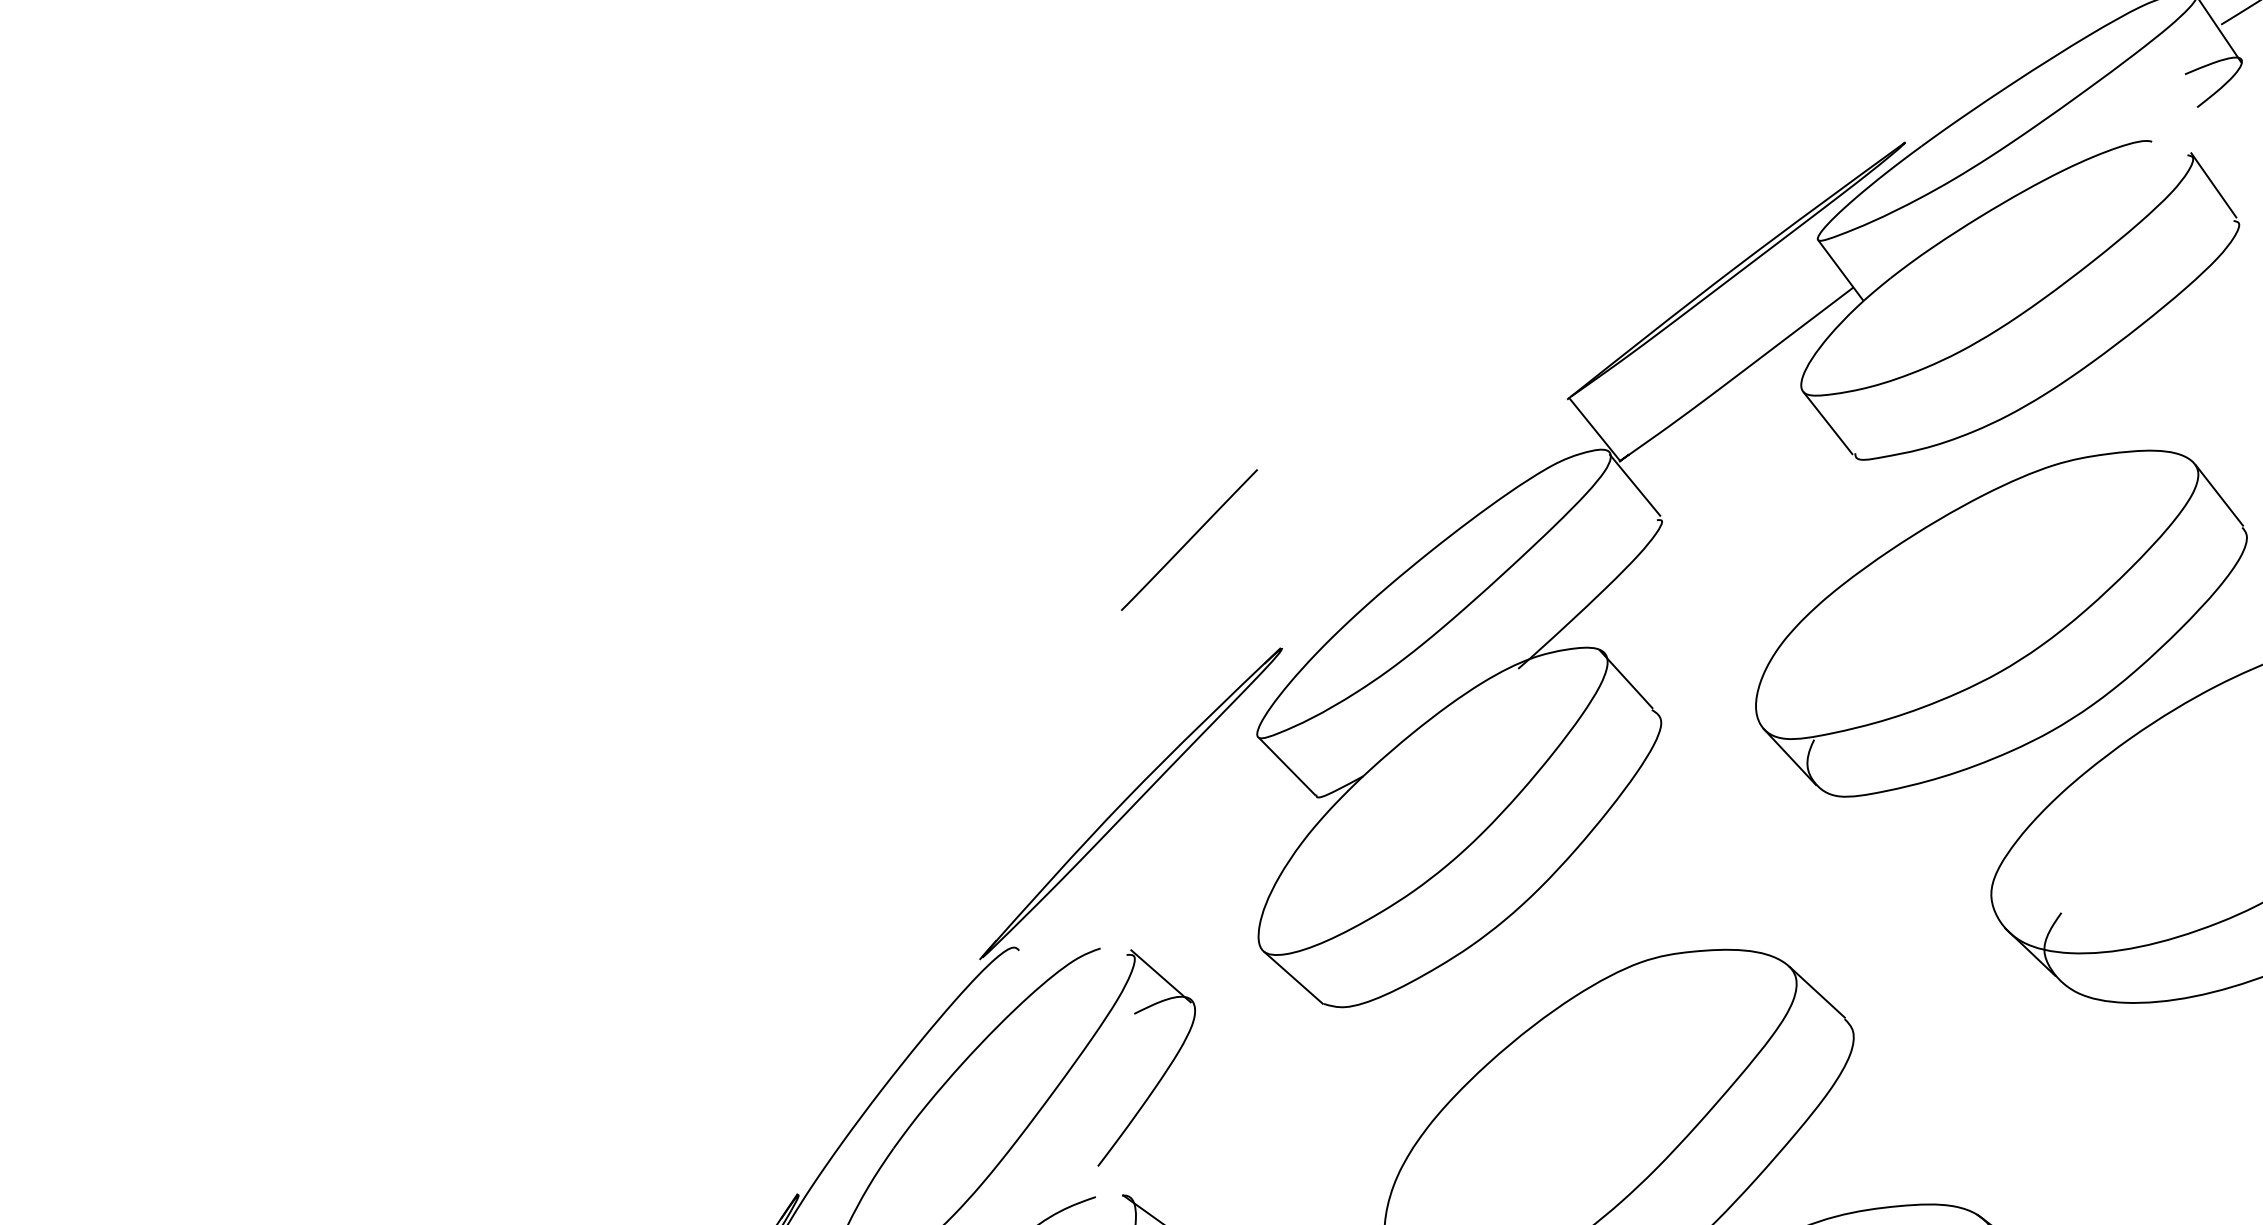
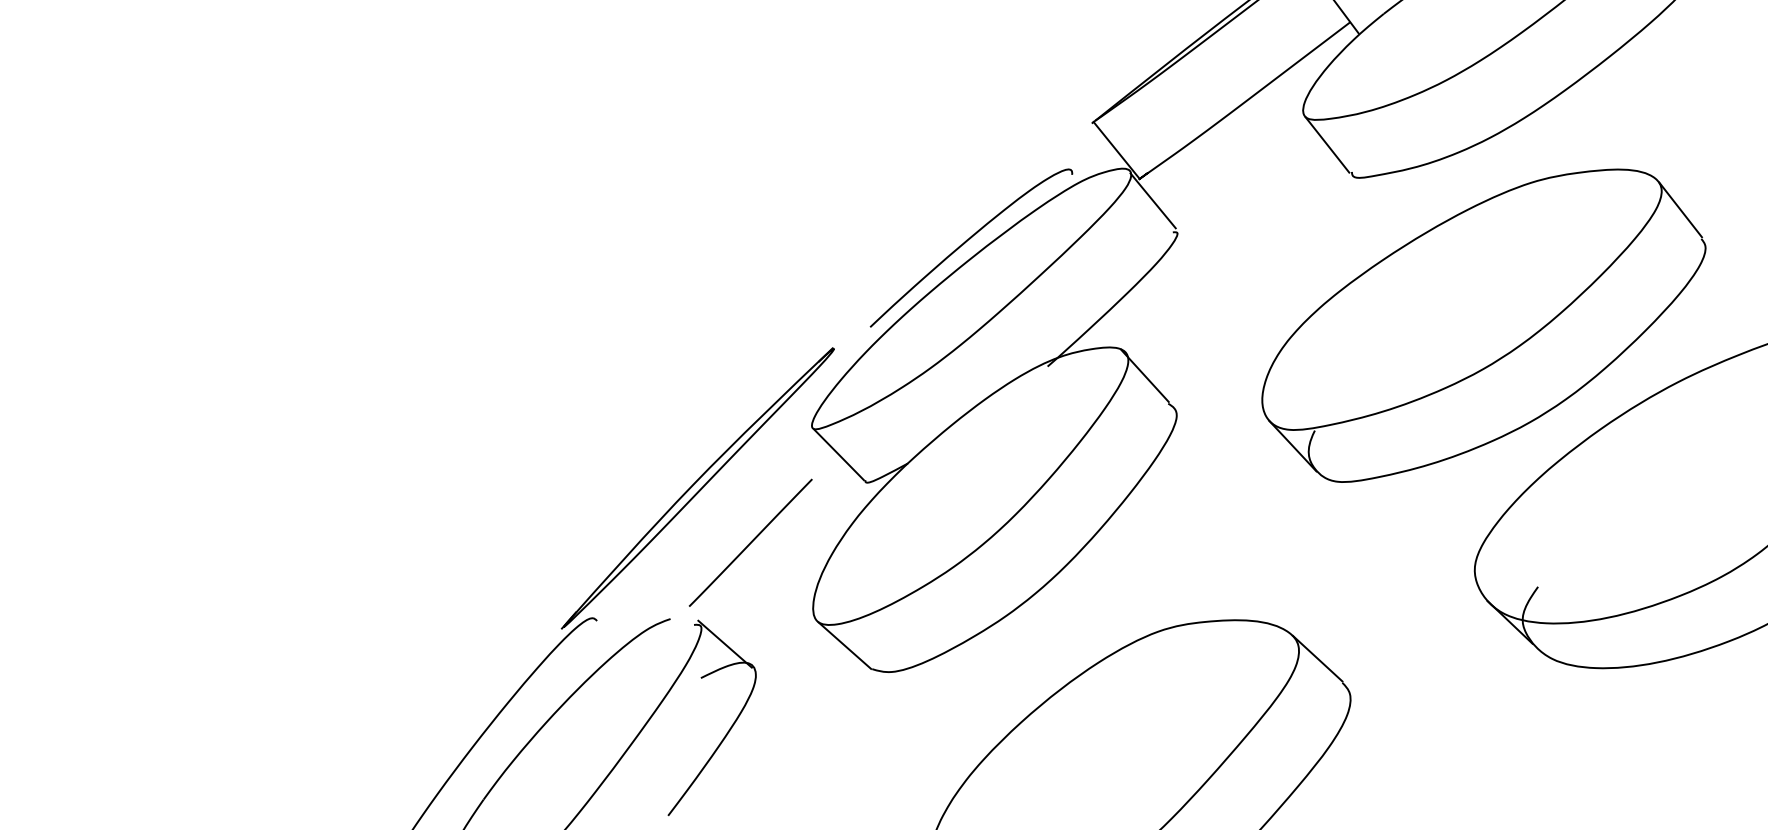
curve: (1428, 531) -> (966, 242), added
line: (1189, 539) -> (750, 542), moved

